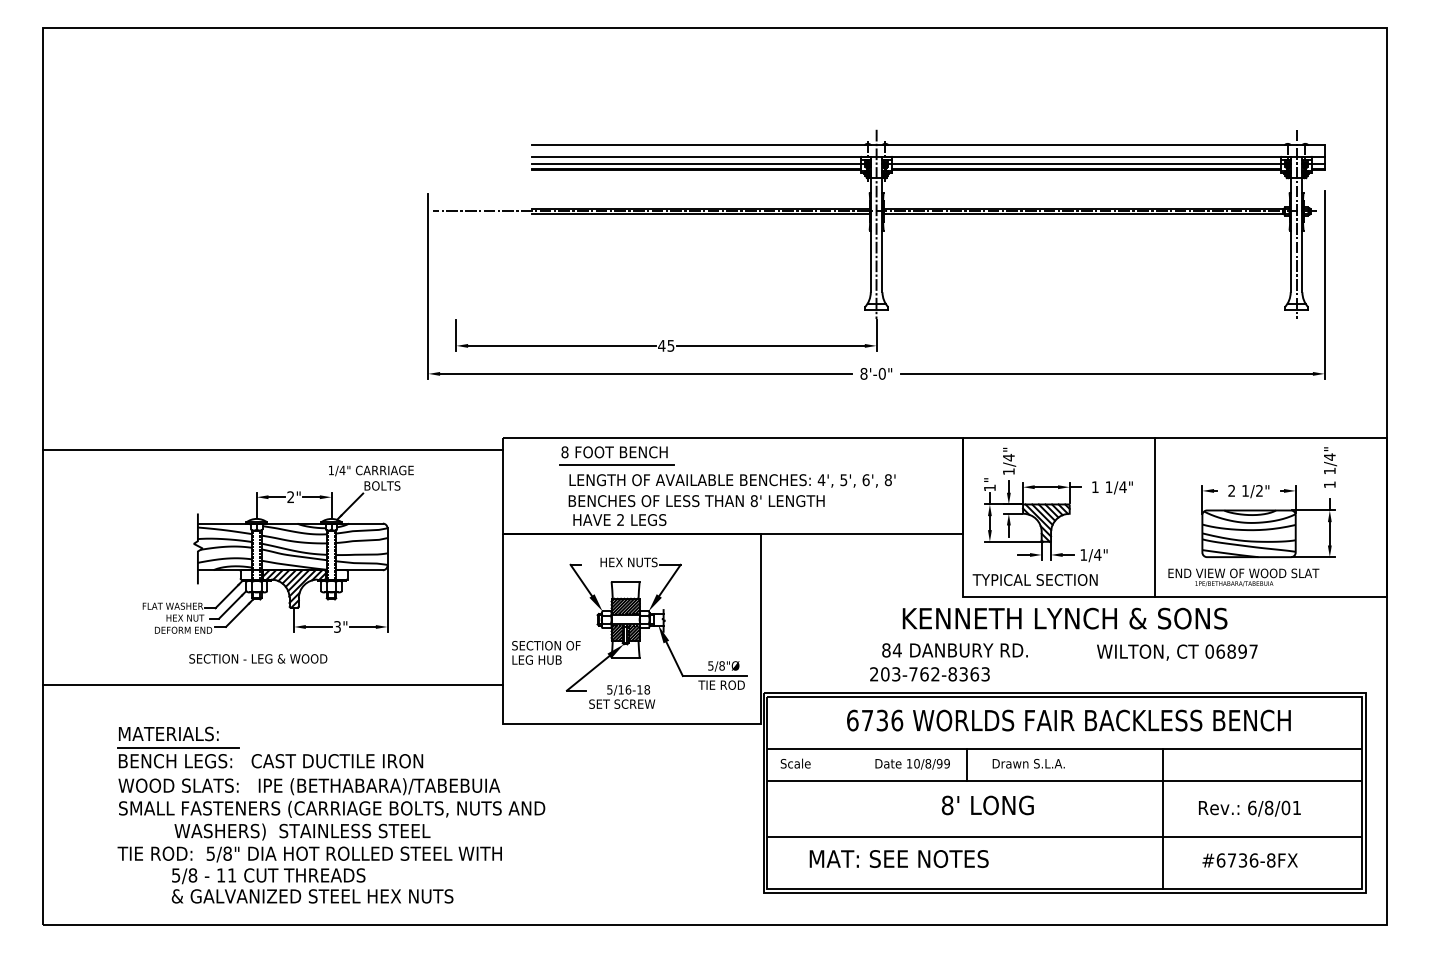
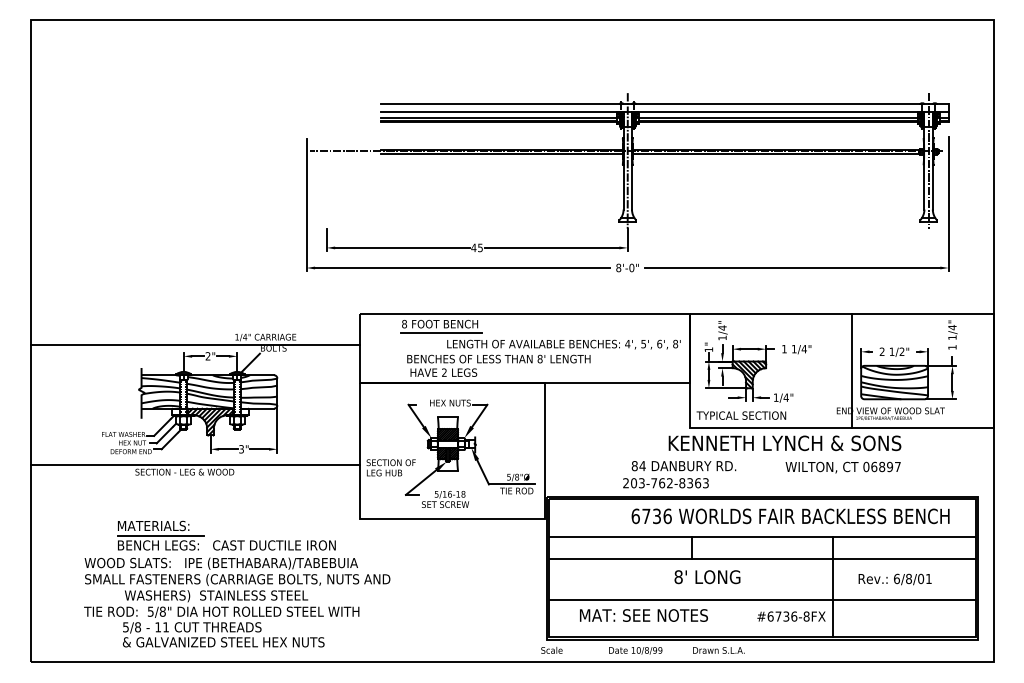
line: (272, 449) -> (194, 345), moved
text: (732, 480) -> (563, 344), moved
line: (1154, 517) -> (851, 370), moved
text: (1064, 618) -> (784, 443), moved
line: (272, 684) -> (194, 464), moved
text: (1068, 720) -> (790, 516), moved
part: (269, 754) -> (225, 540), moved
text: (922, 763) -> (642, 650), moved
text: (1249, 860) -> (791, 616), moved

